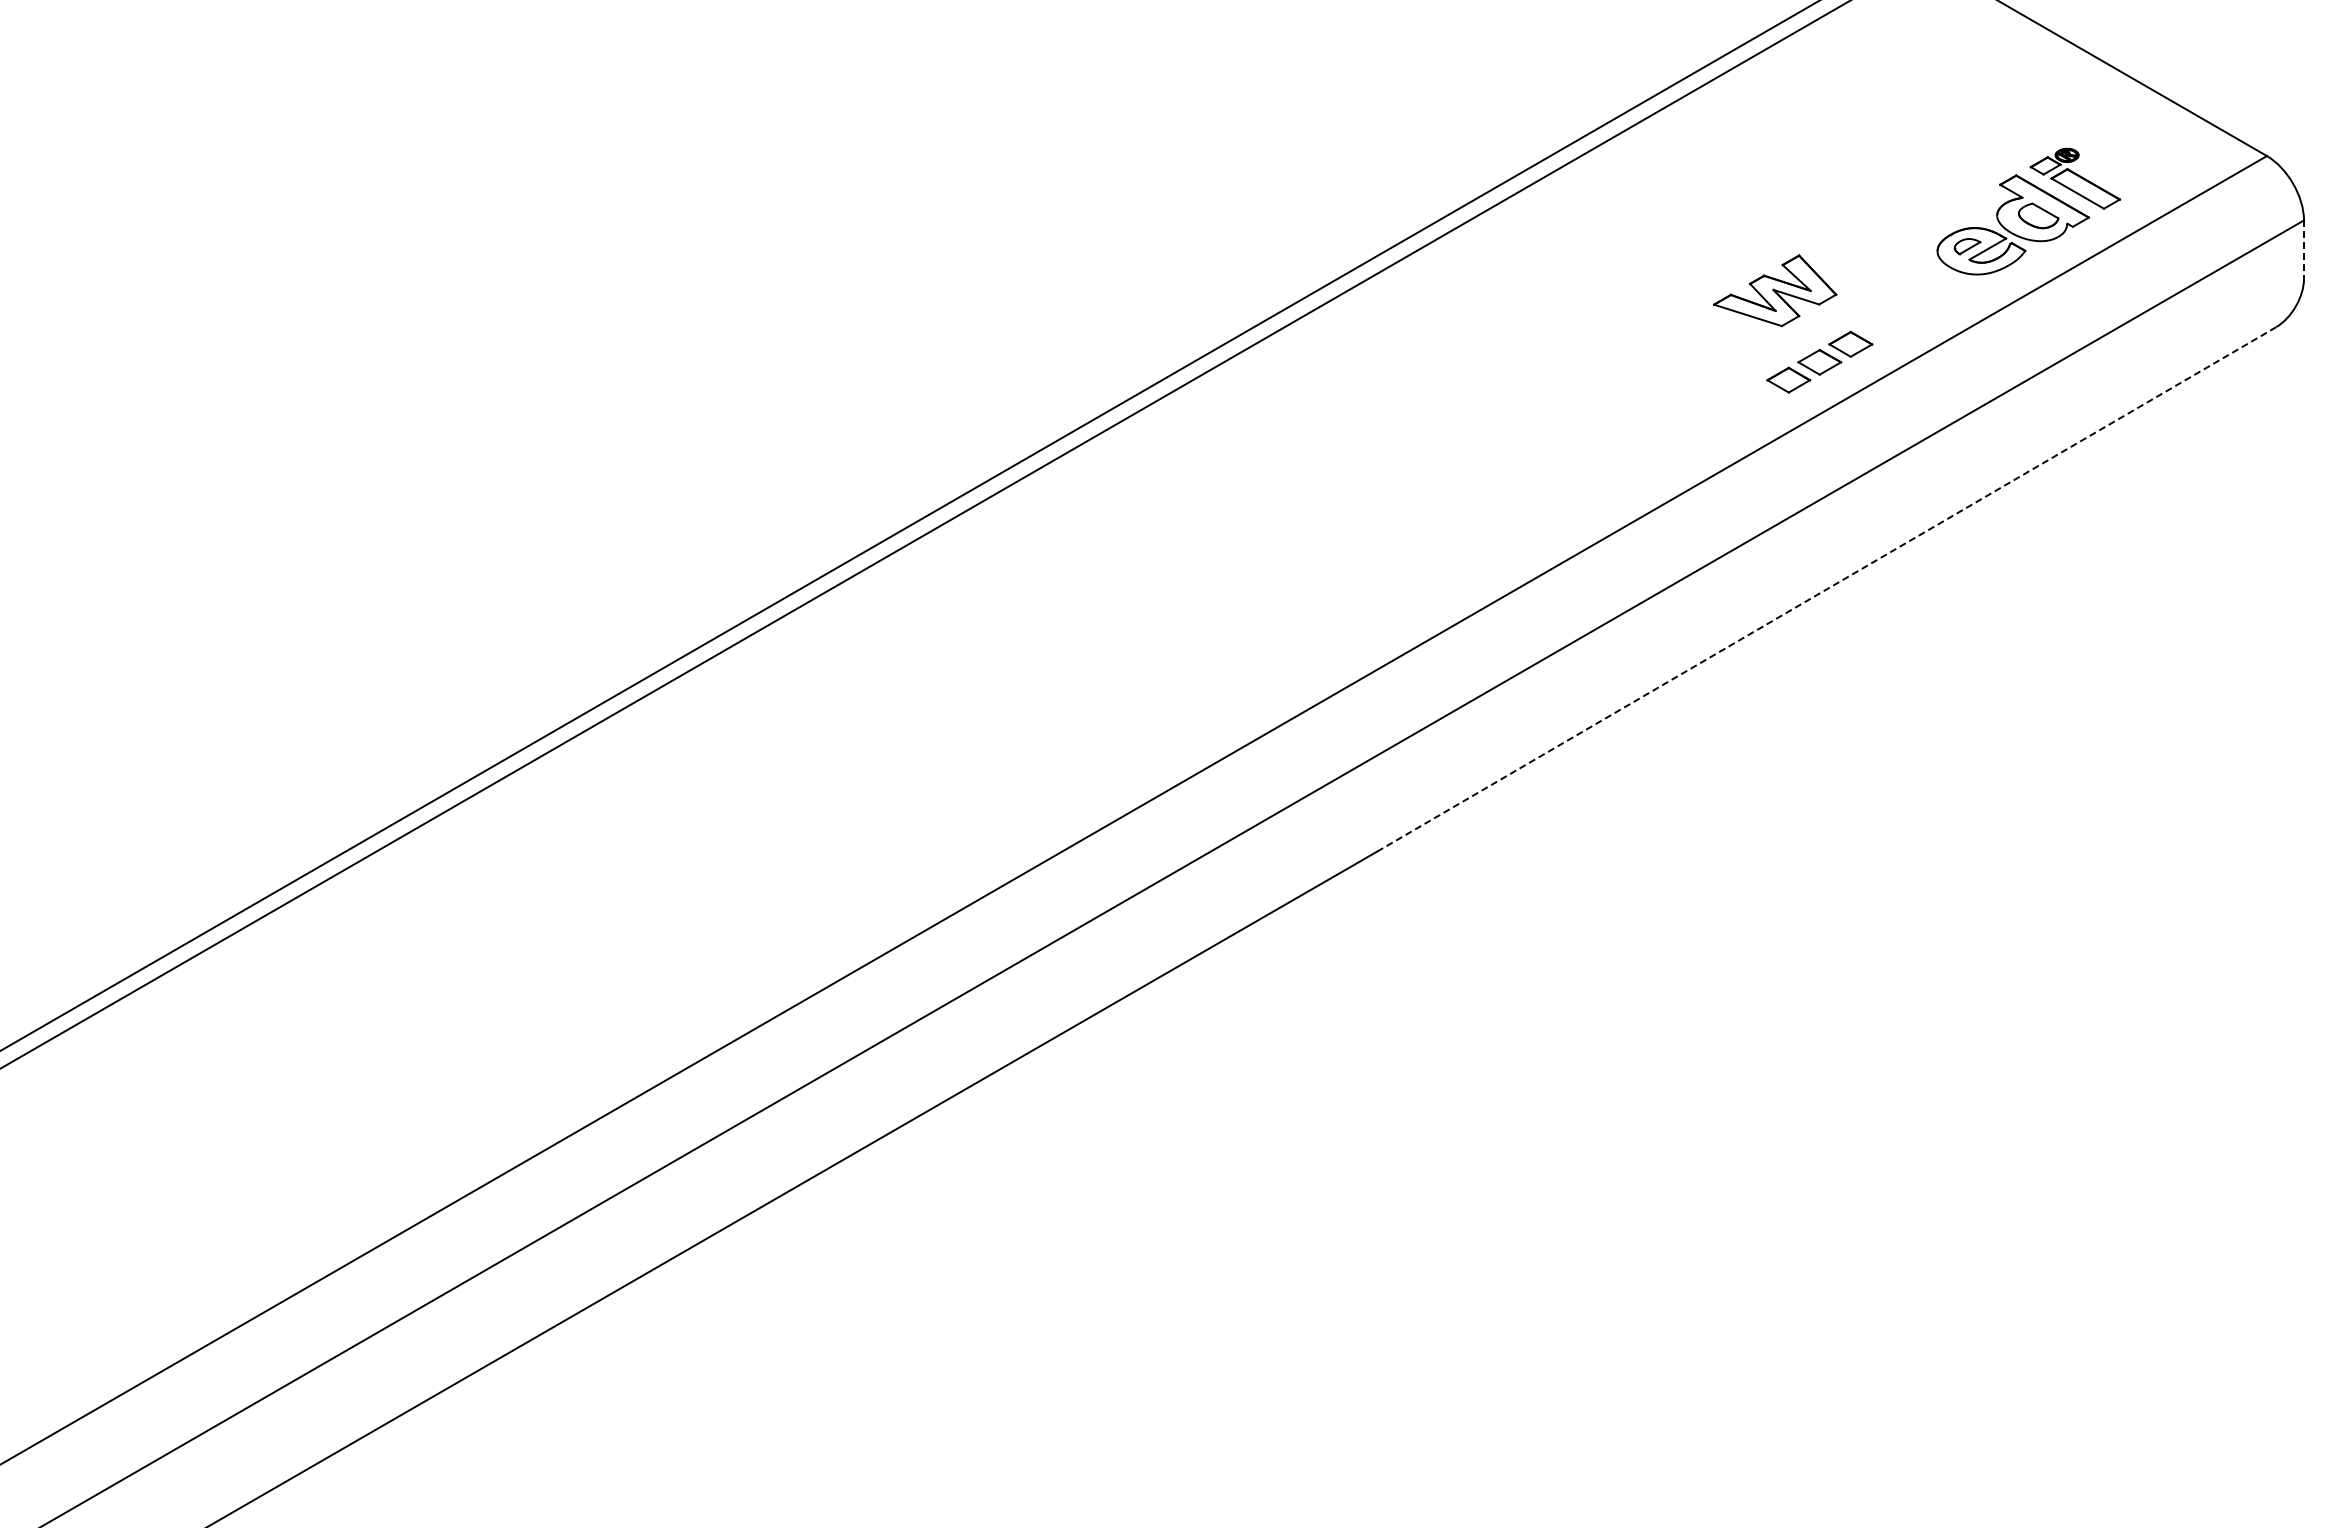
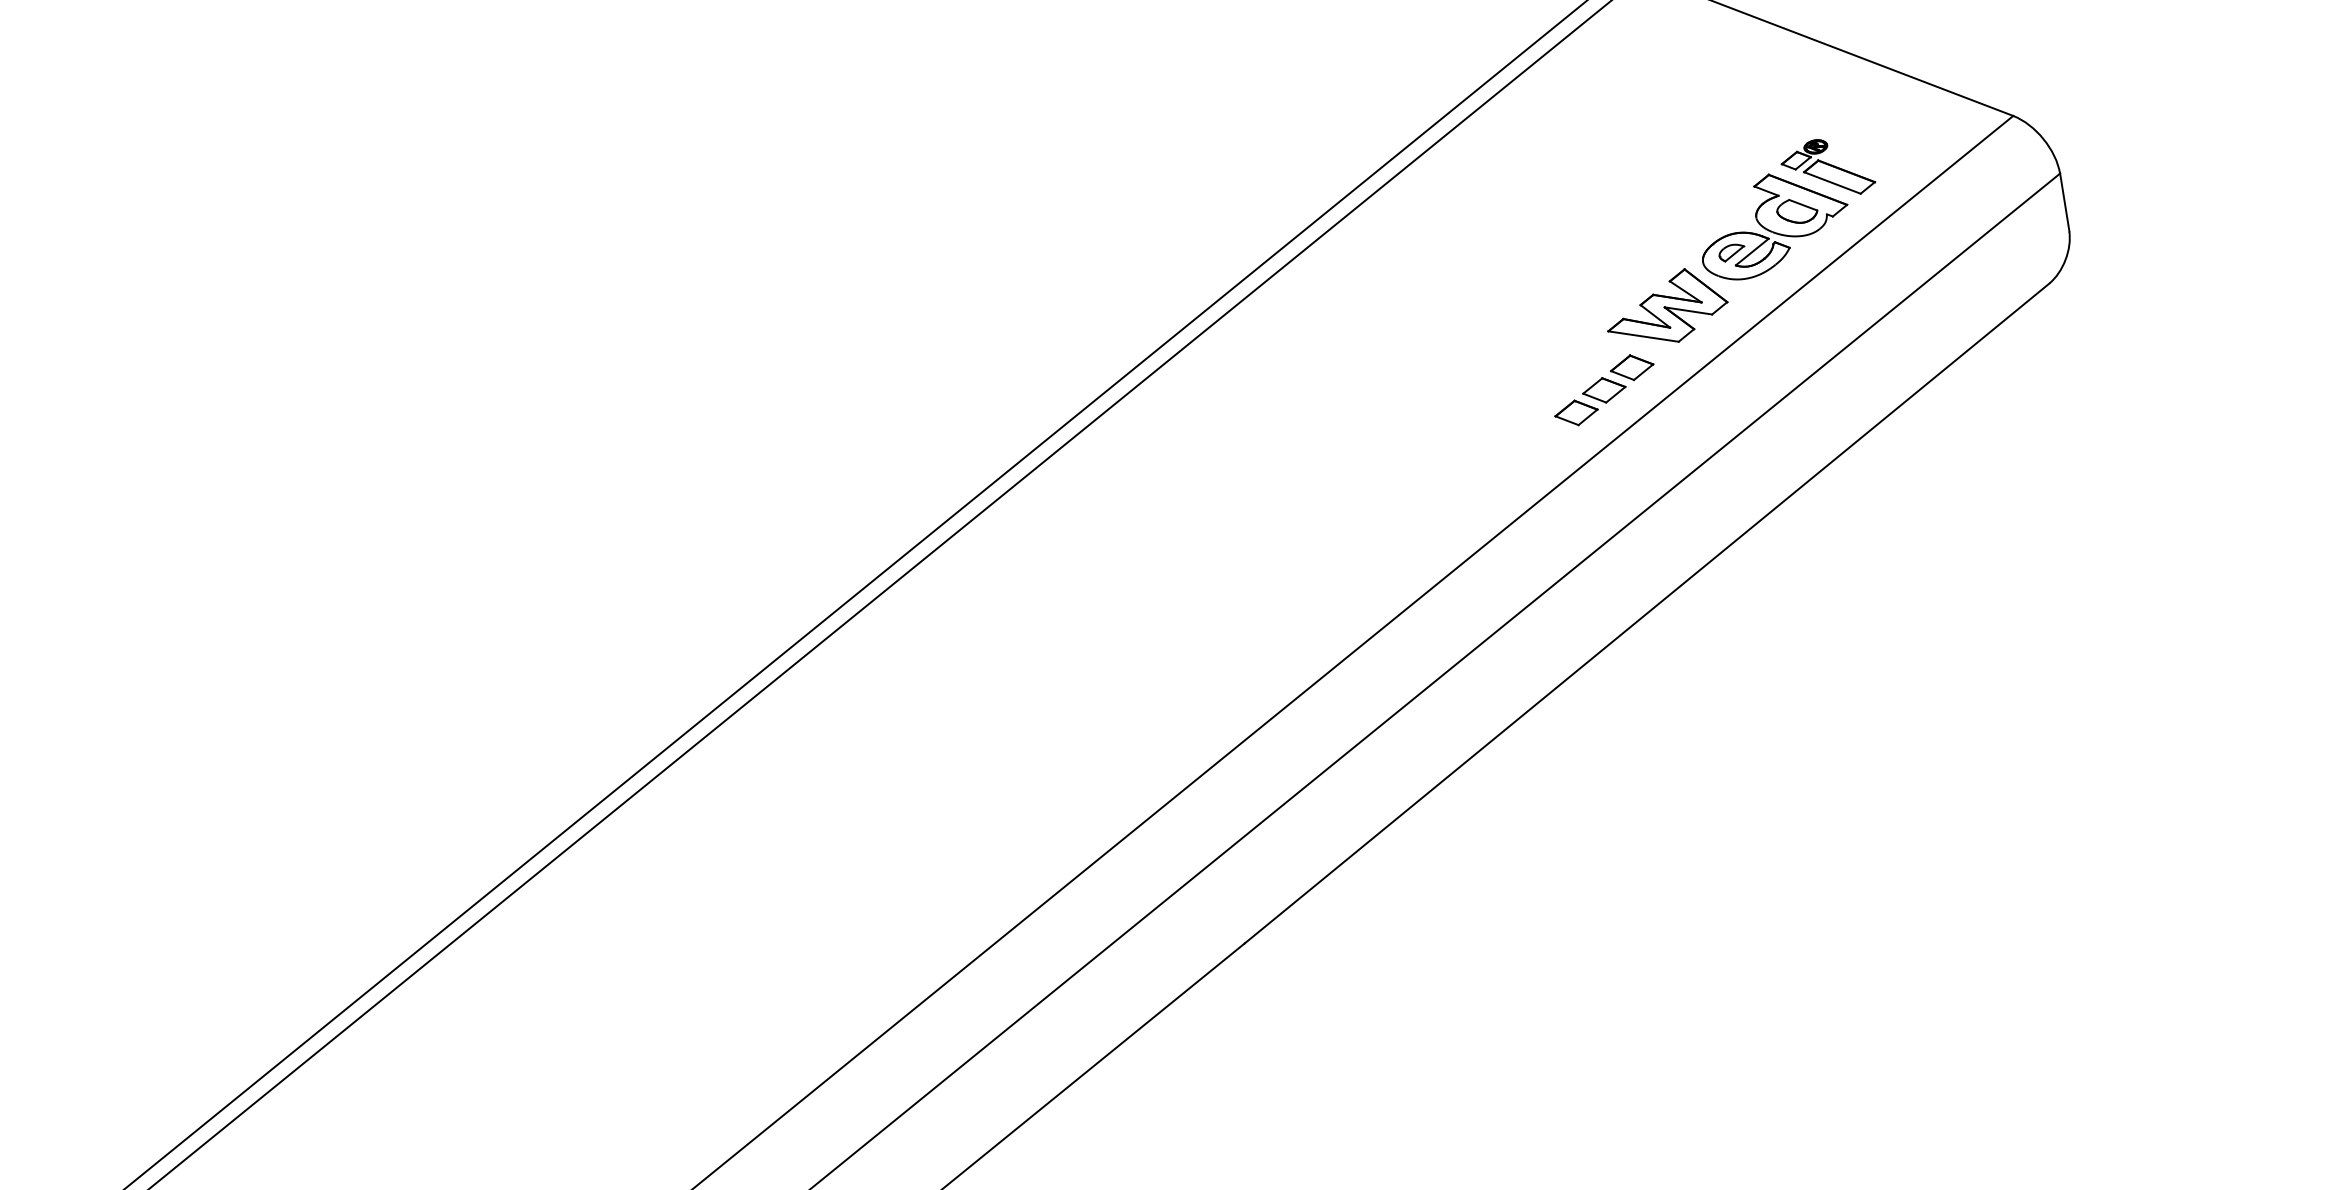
line: (2304, 250) -> (2065, 203), dashed -> solid
part: (1775, 290) -> (1666, 307), moved
line: (1826, 589) -> (1646, 613), dashed -> solid

